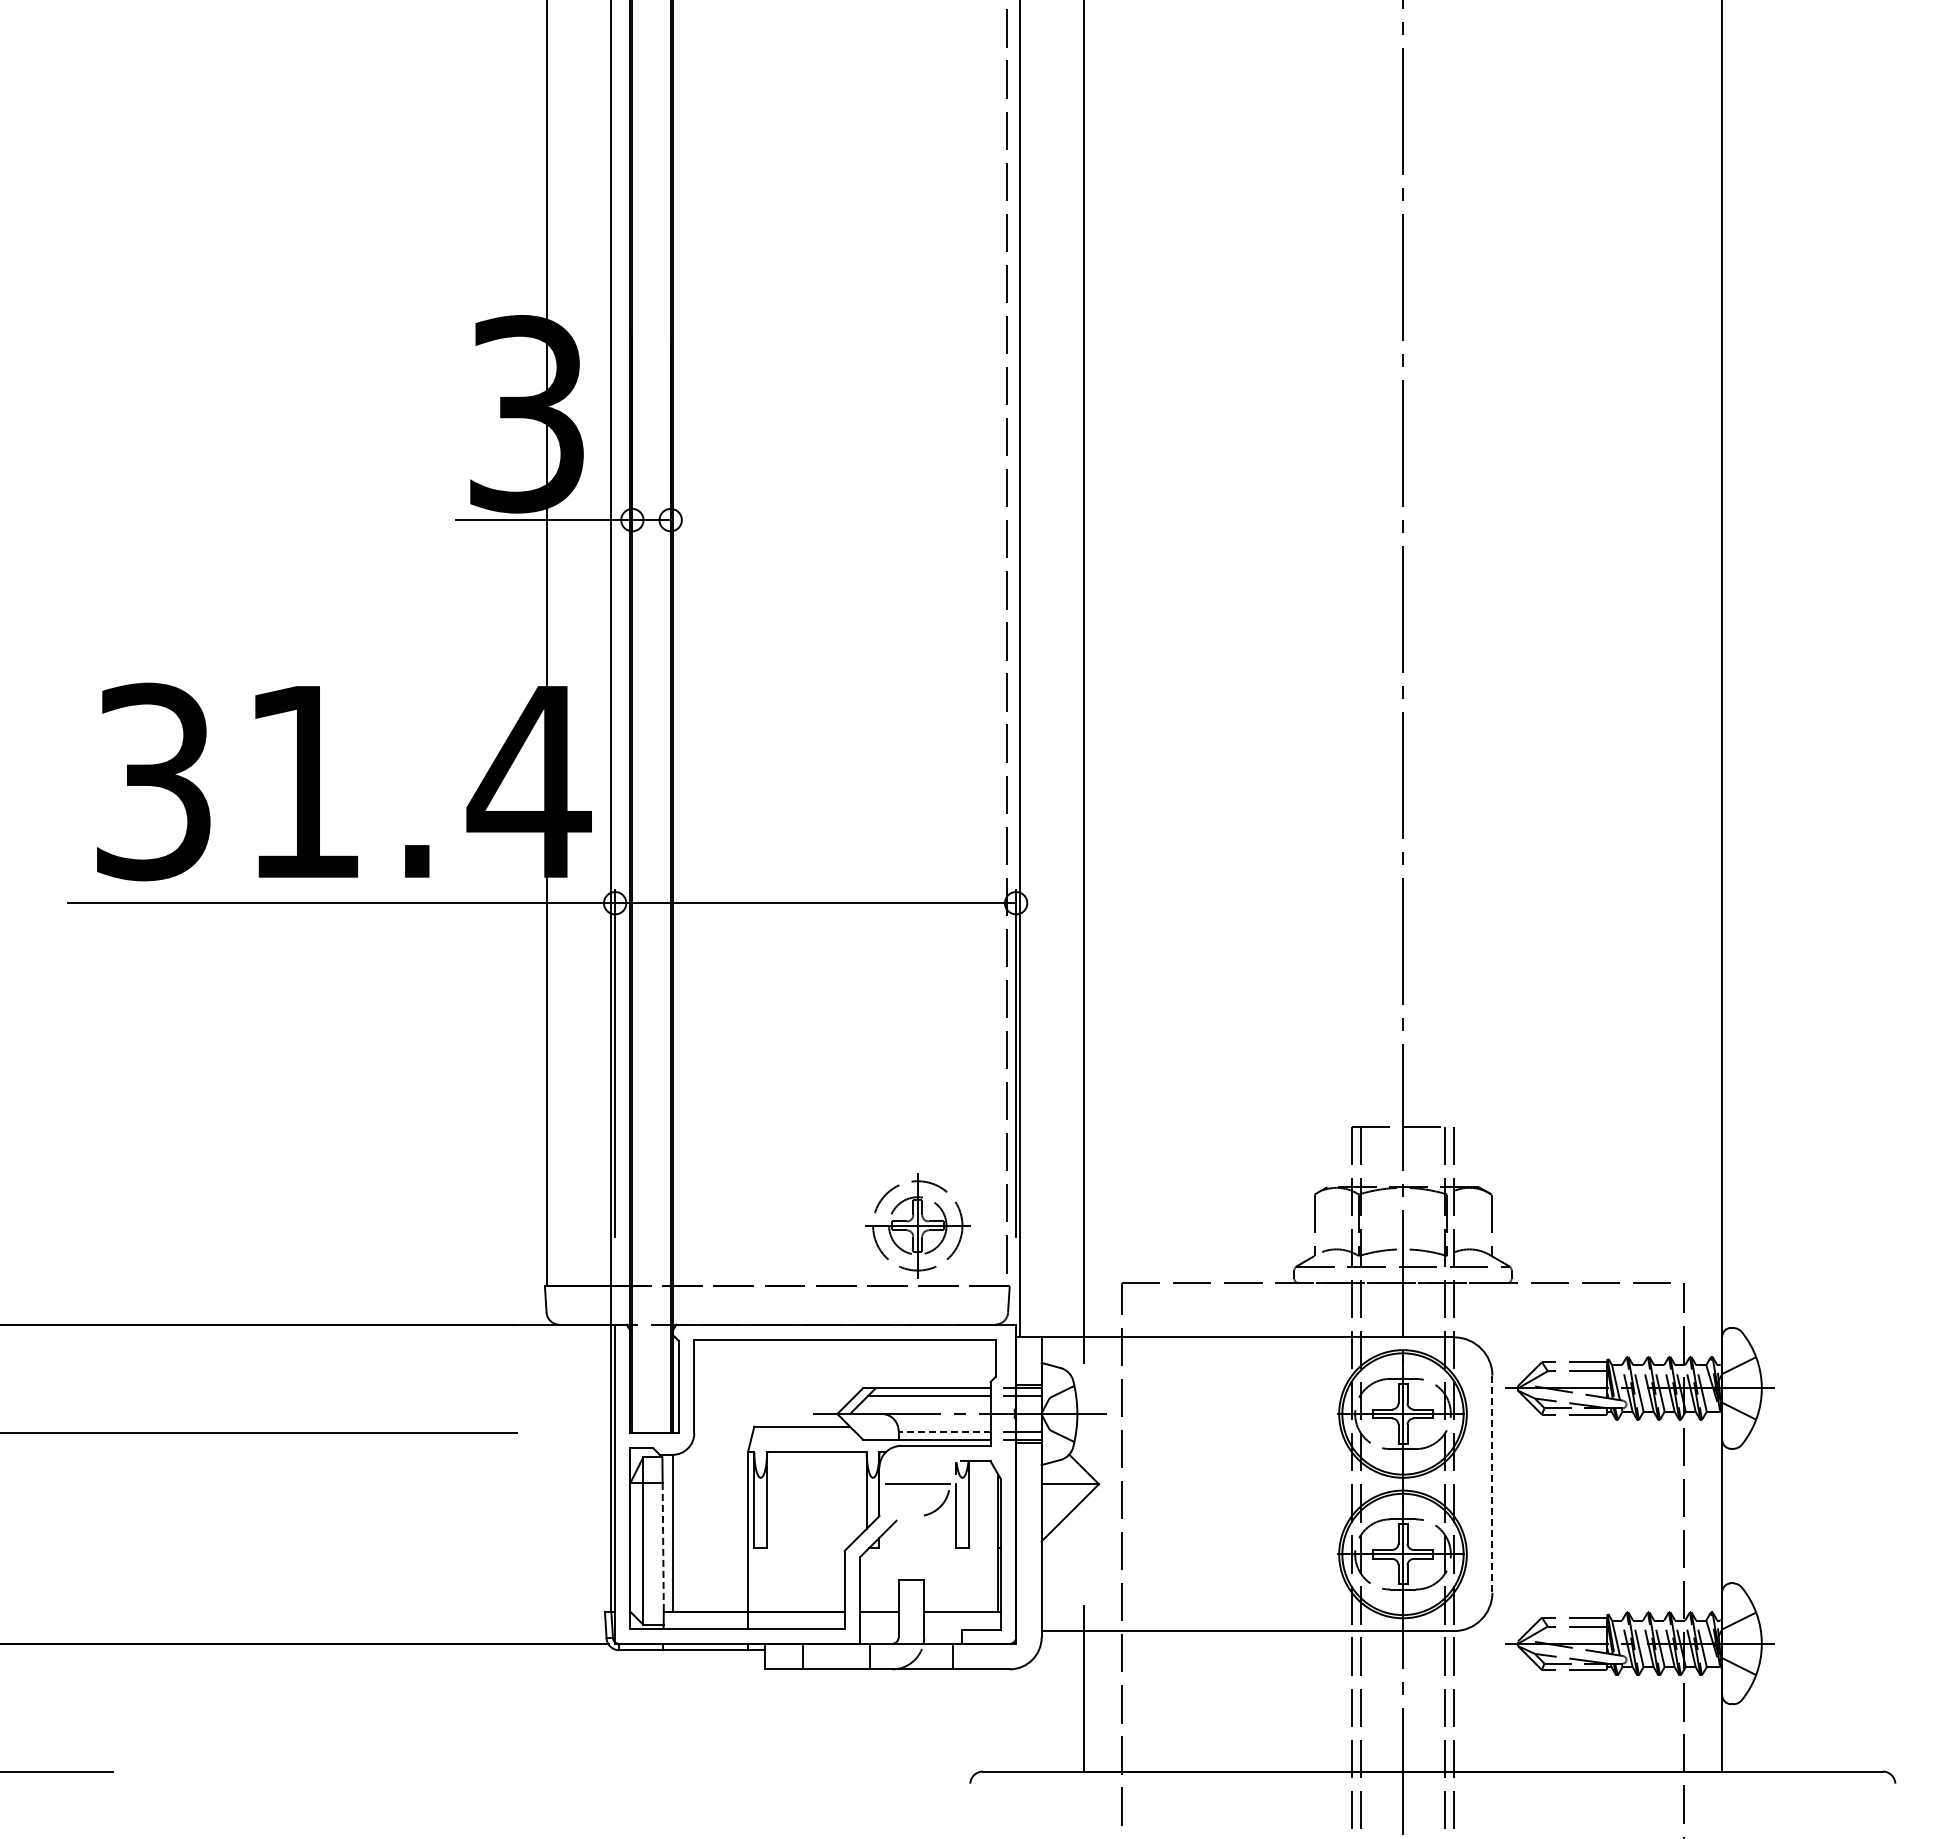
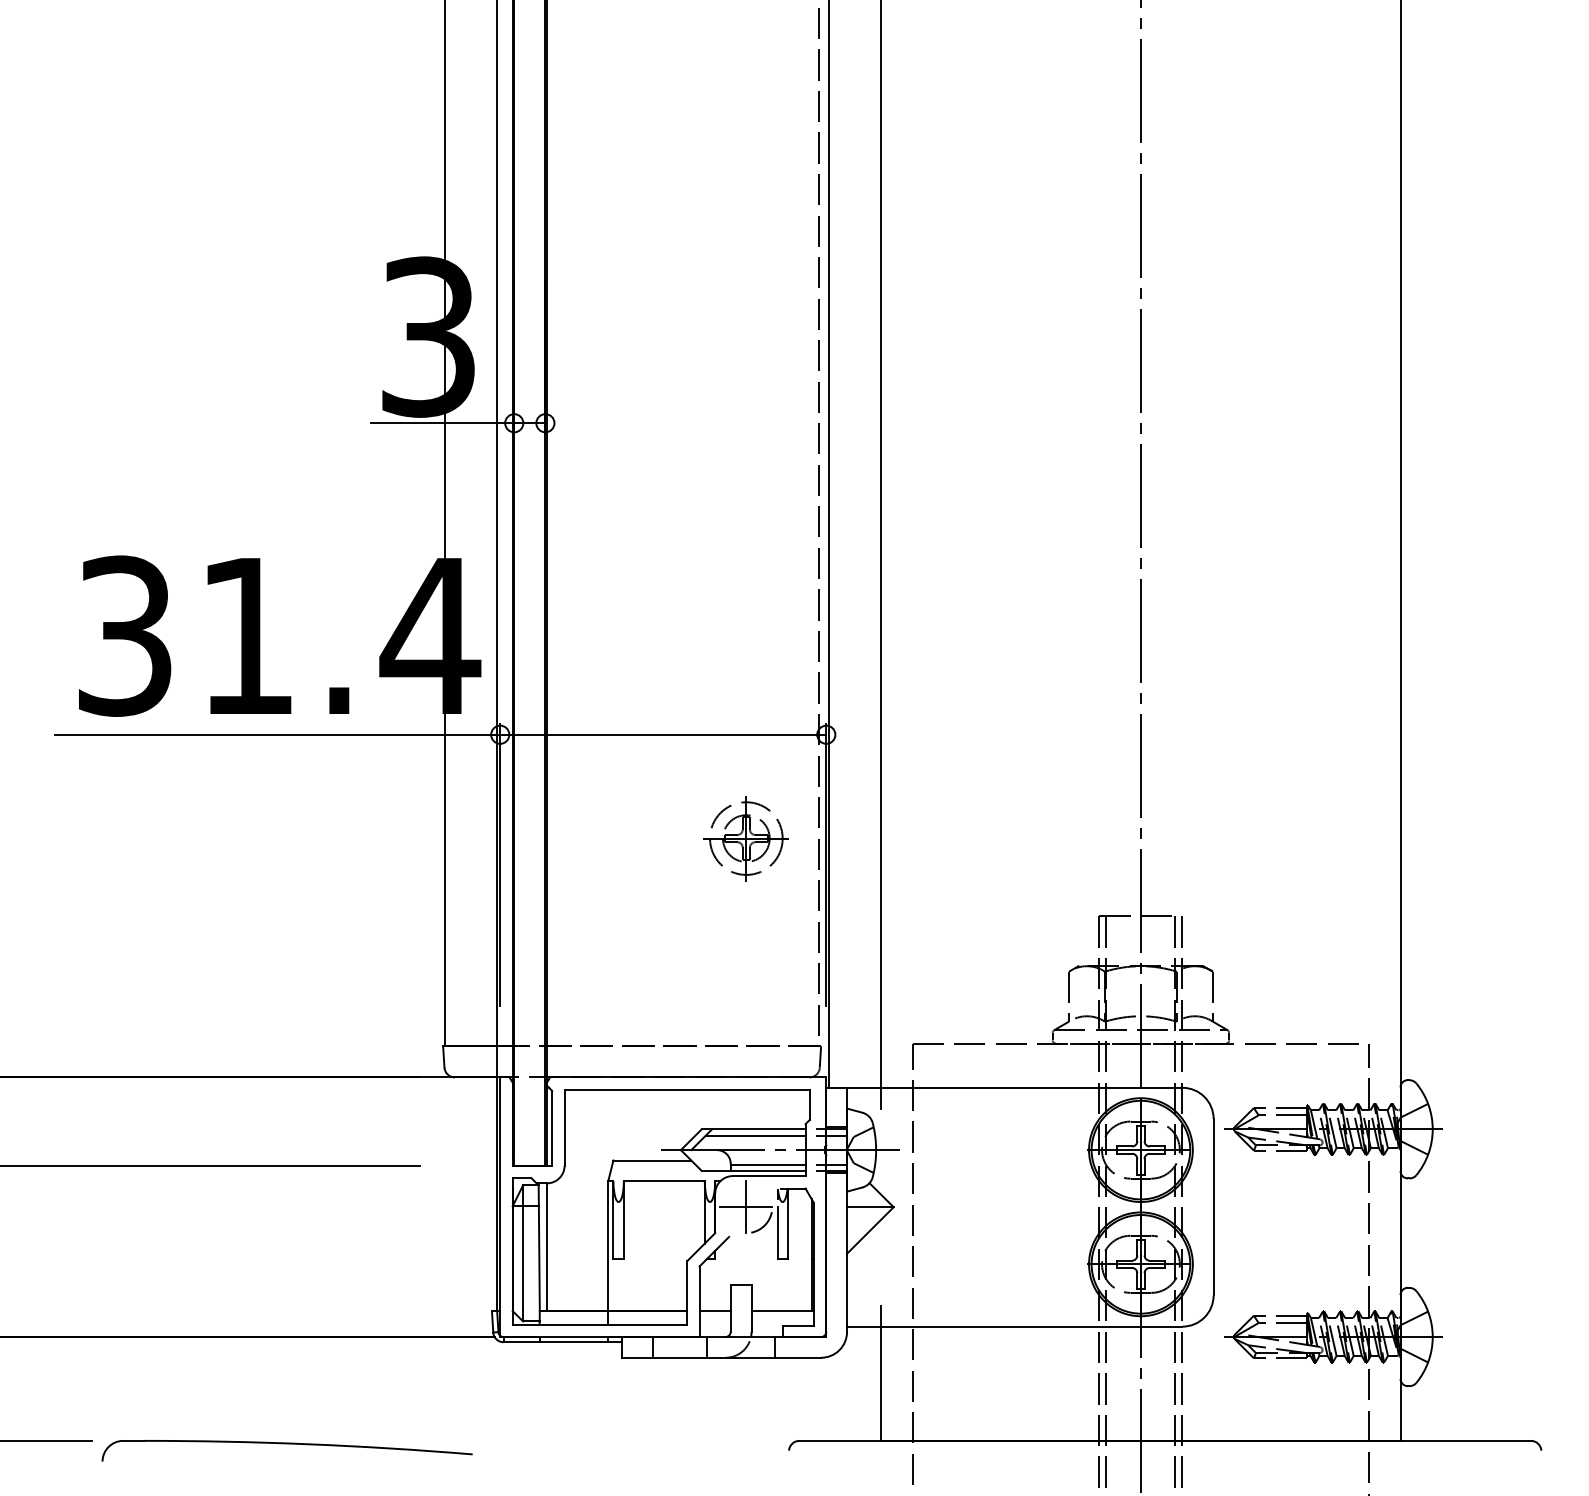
part: (917, 1225) -> (746, 838), moved
line: (944, 1431) -> (768, 1164), dashed -> solid
line: (917, 1484) -> (746, 1207), added
line: (1492, 1484) -> (1213, 1207), dashed -> solid
line: (663, 1547) -> (539, 1258), dashed -> solid
part: (353, 1775) -> (287, 1444), added

